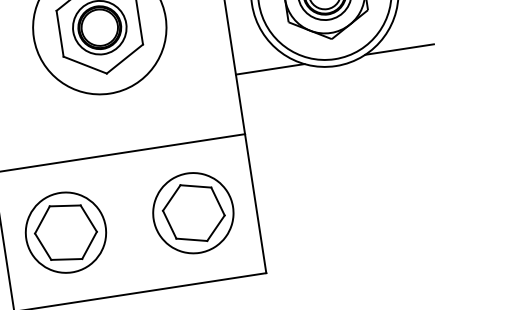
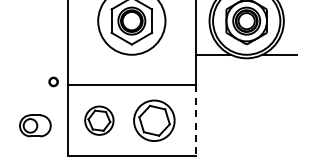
line: (256, 204) -> (196, 121), solid -> dashed
part: (193, 212) -> (154, 120), moved
part: (66, 232) -> (99, 120), size x0.7

